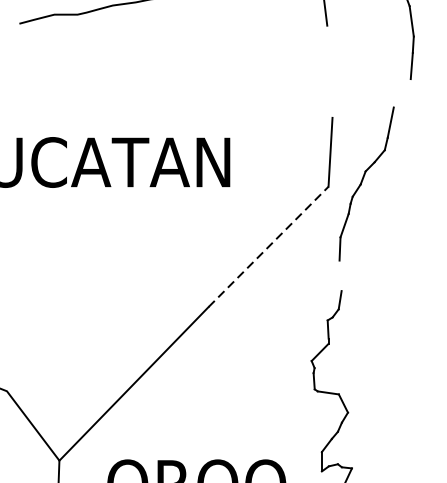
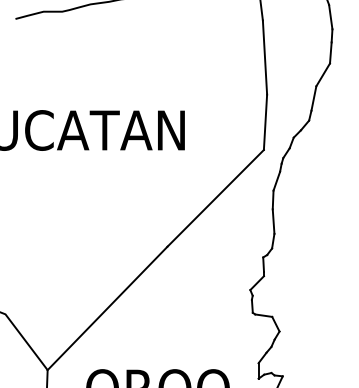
line: (329, 71) -> (264, 57), added
line: (401, 92) -> (322, 74), added
line: (269, 247) -> (216, 198), dashed -> solid
line: (340, 275) -> (273, 221), added

